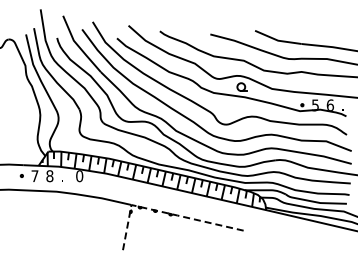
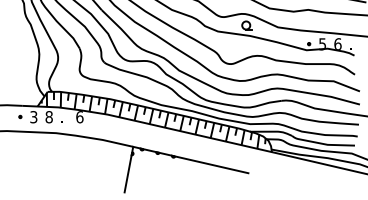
text: (79, 175) -> (79, 116), 0 -> 6
text: (34, 176) -> (33, 117), 7 -> 3
line: (166, 212) -> (169, 154), dashed -> solid

